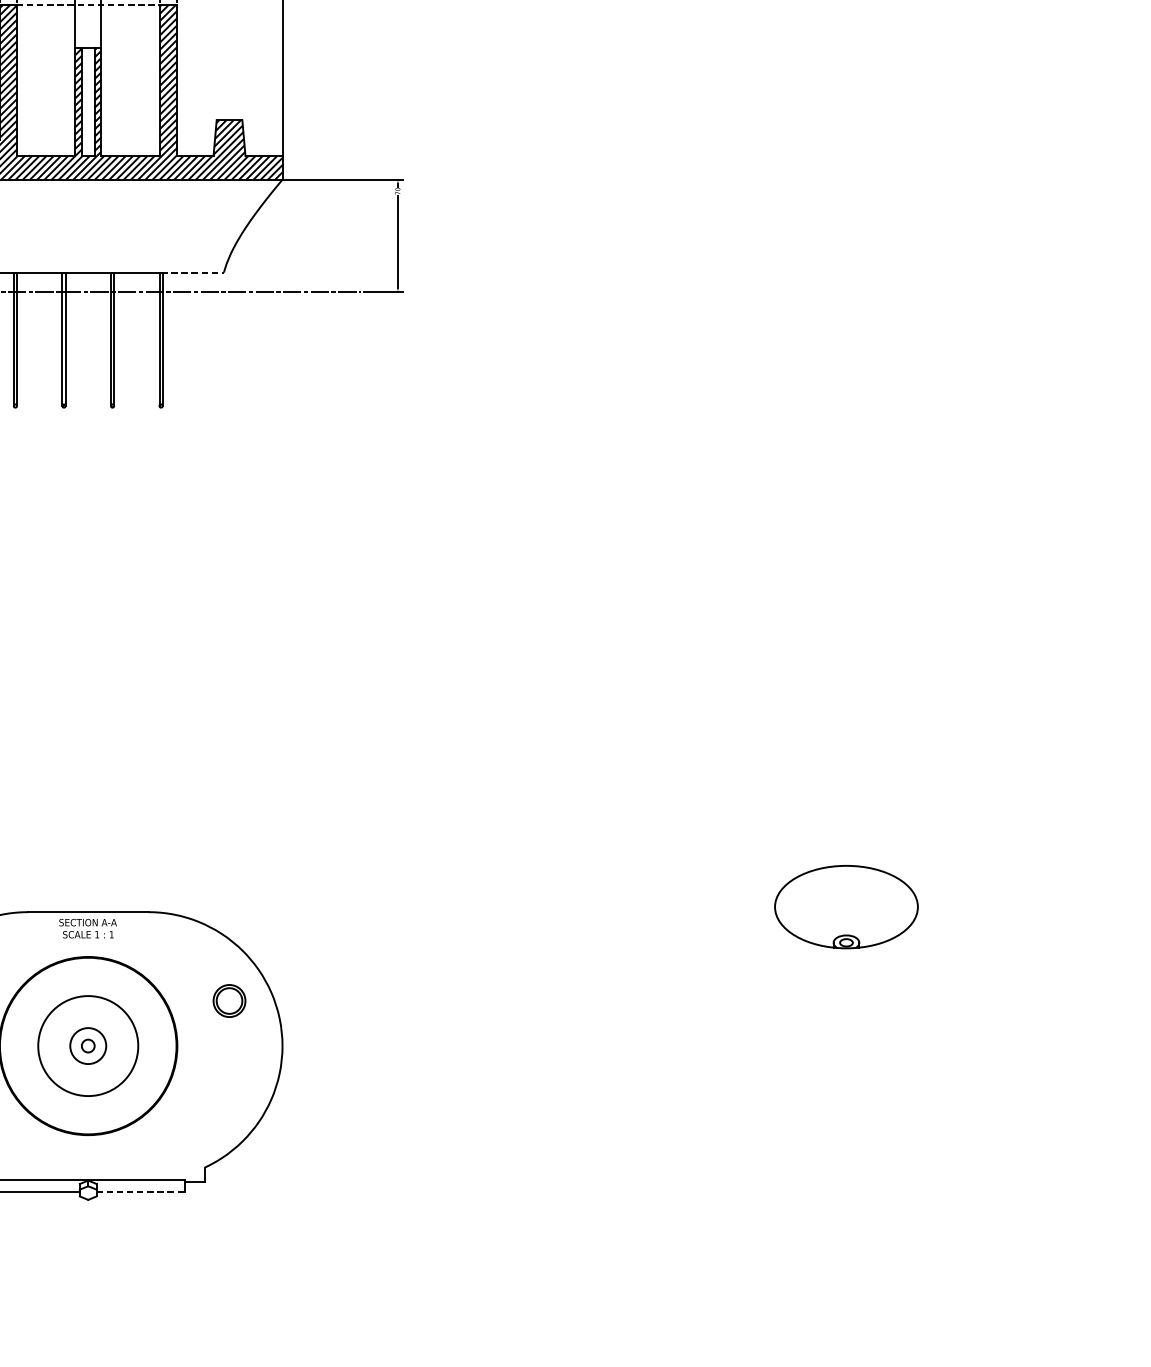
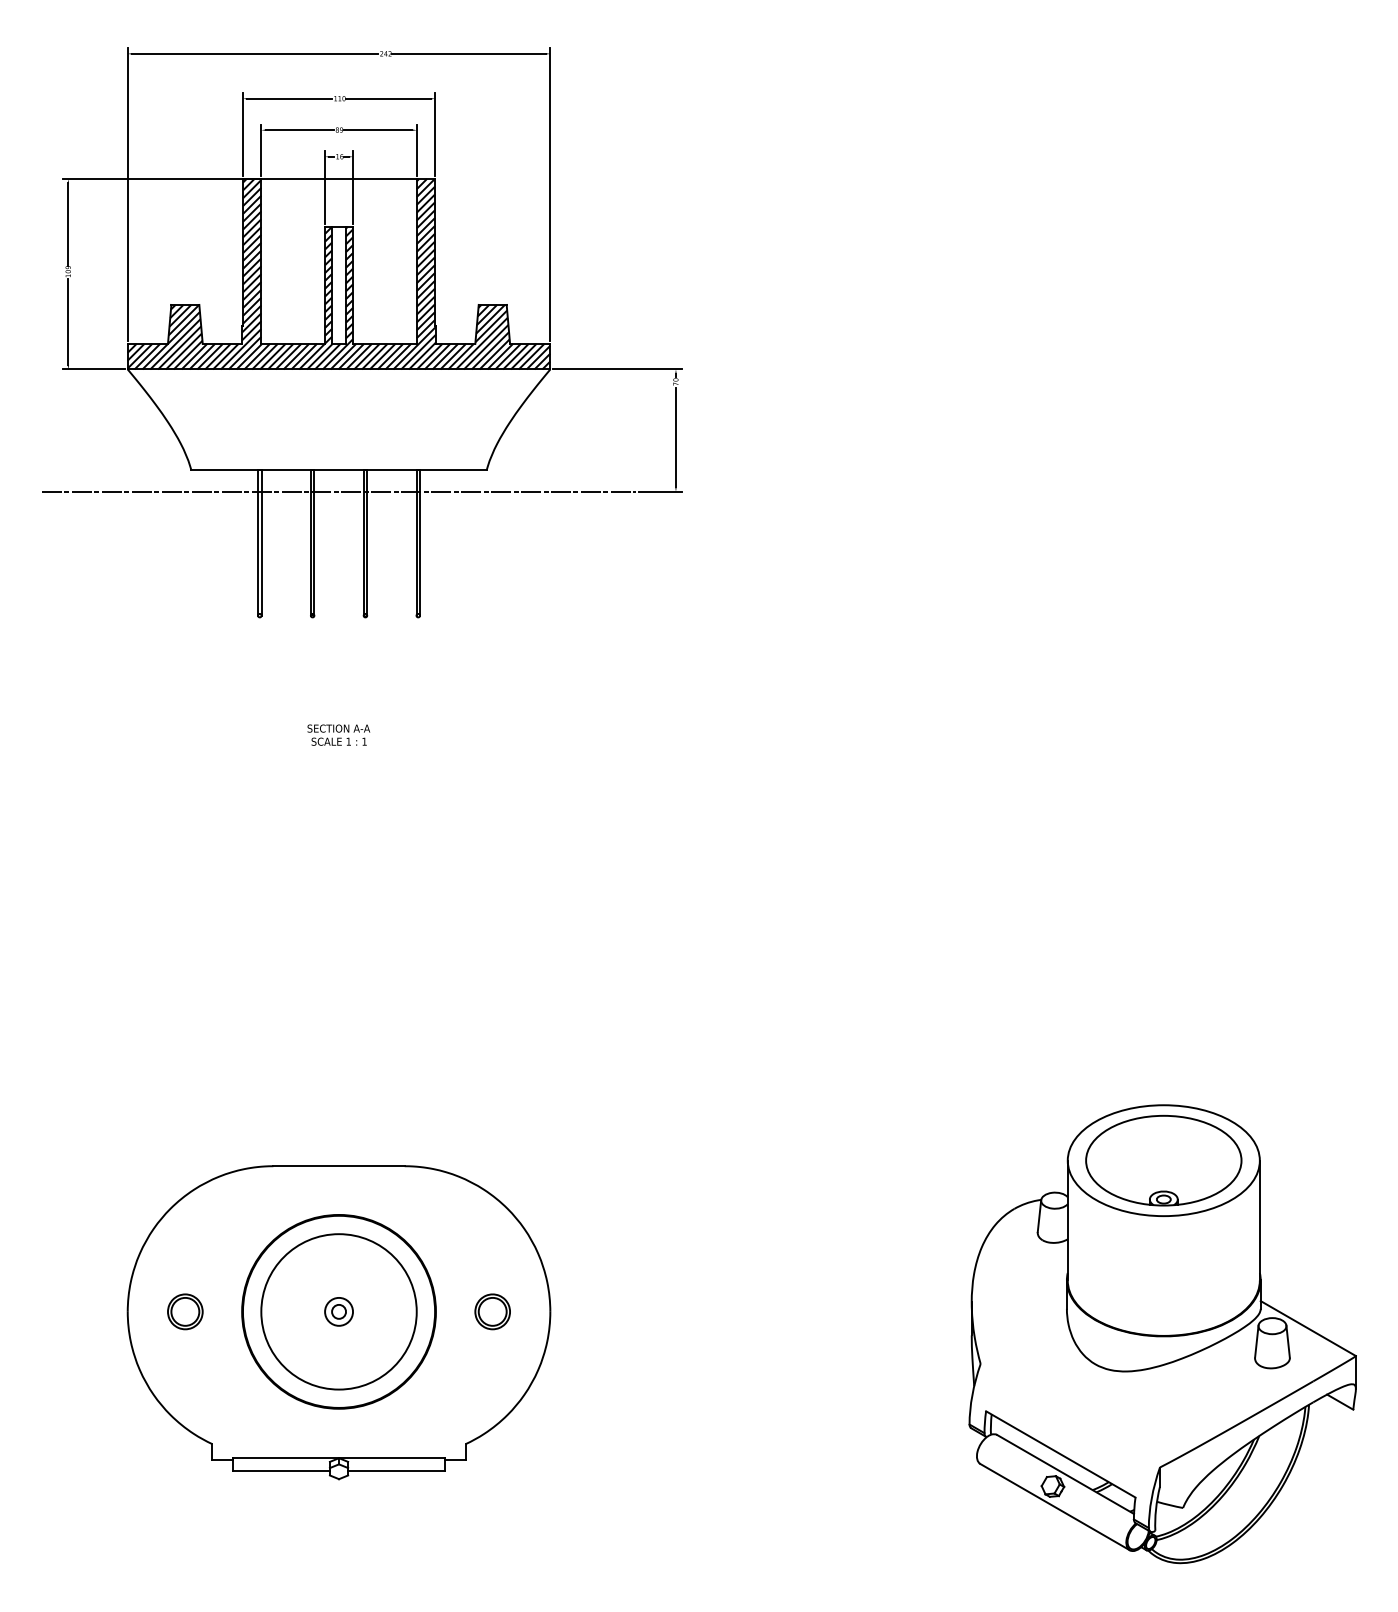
line: (88, 5) -> (339, 179), dashed -> solid
line: (192, 272) -> (452, 470), dashed -> solid
text: (87, 928) -> (338, 734), moved
part: (229, 1000) -> (492, 1311), moved
circle: (87, 1045) -> (338, 1311), size x1.43
circle: (88, 1045) -> (339, 1311), size x0.71
part: (845, 1066) -> (1162, 1334), added
line: (141, 1191) -> (396, 1470), dashed -> solid

